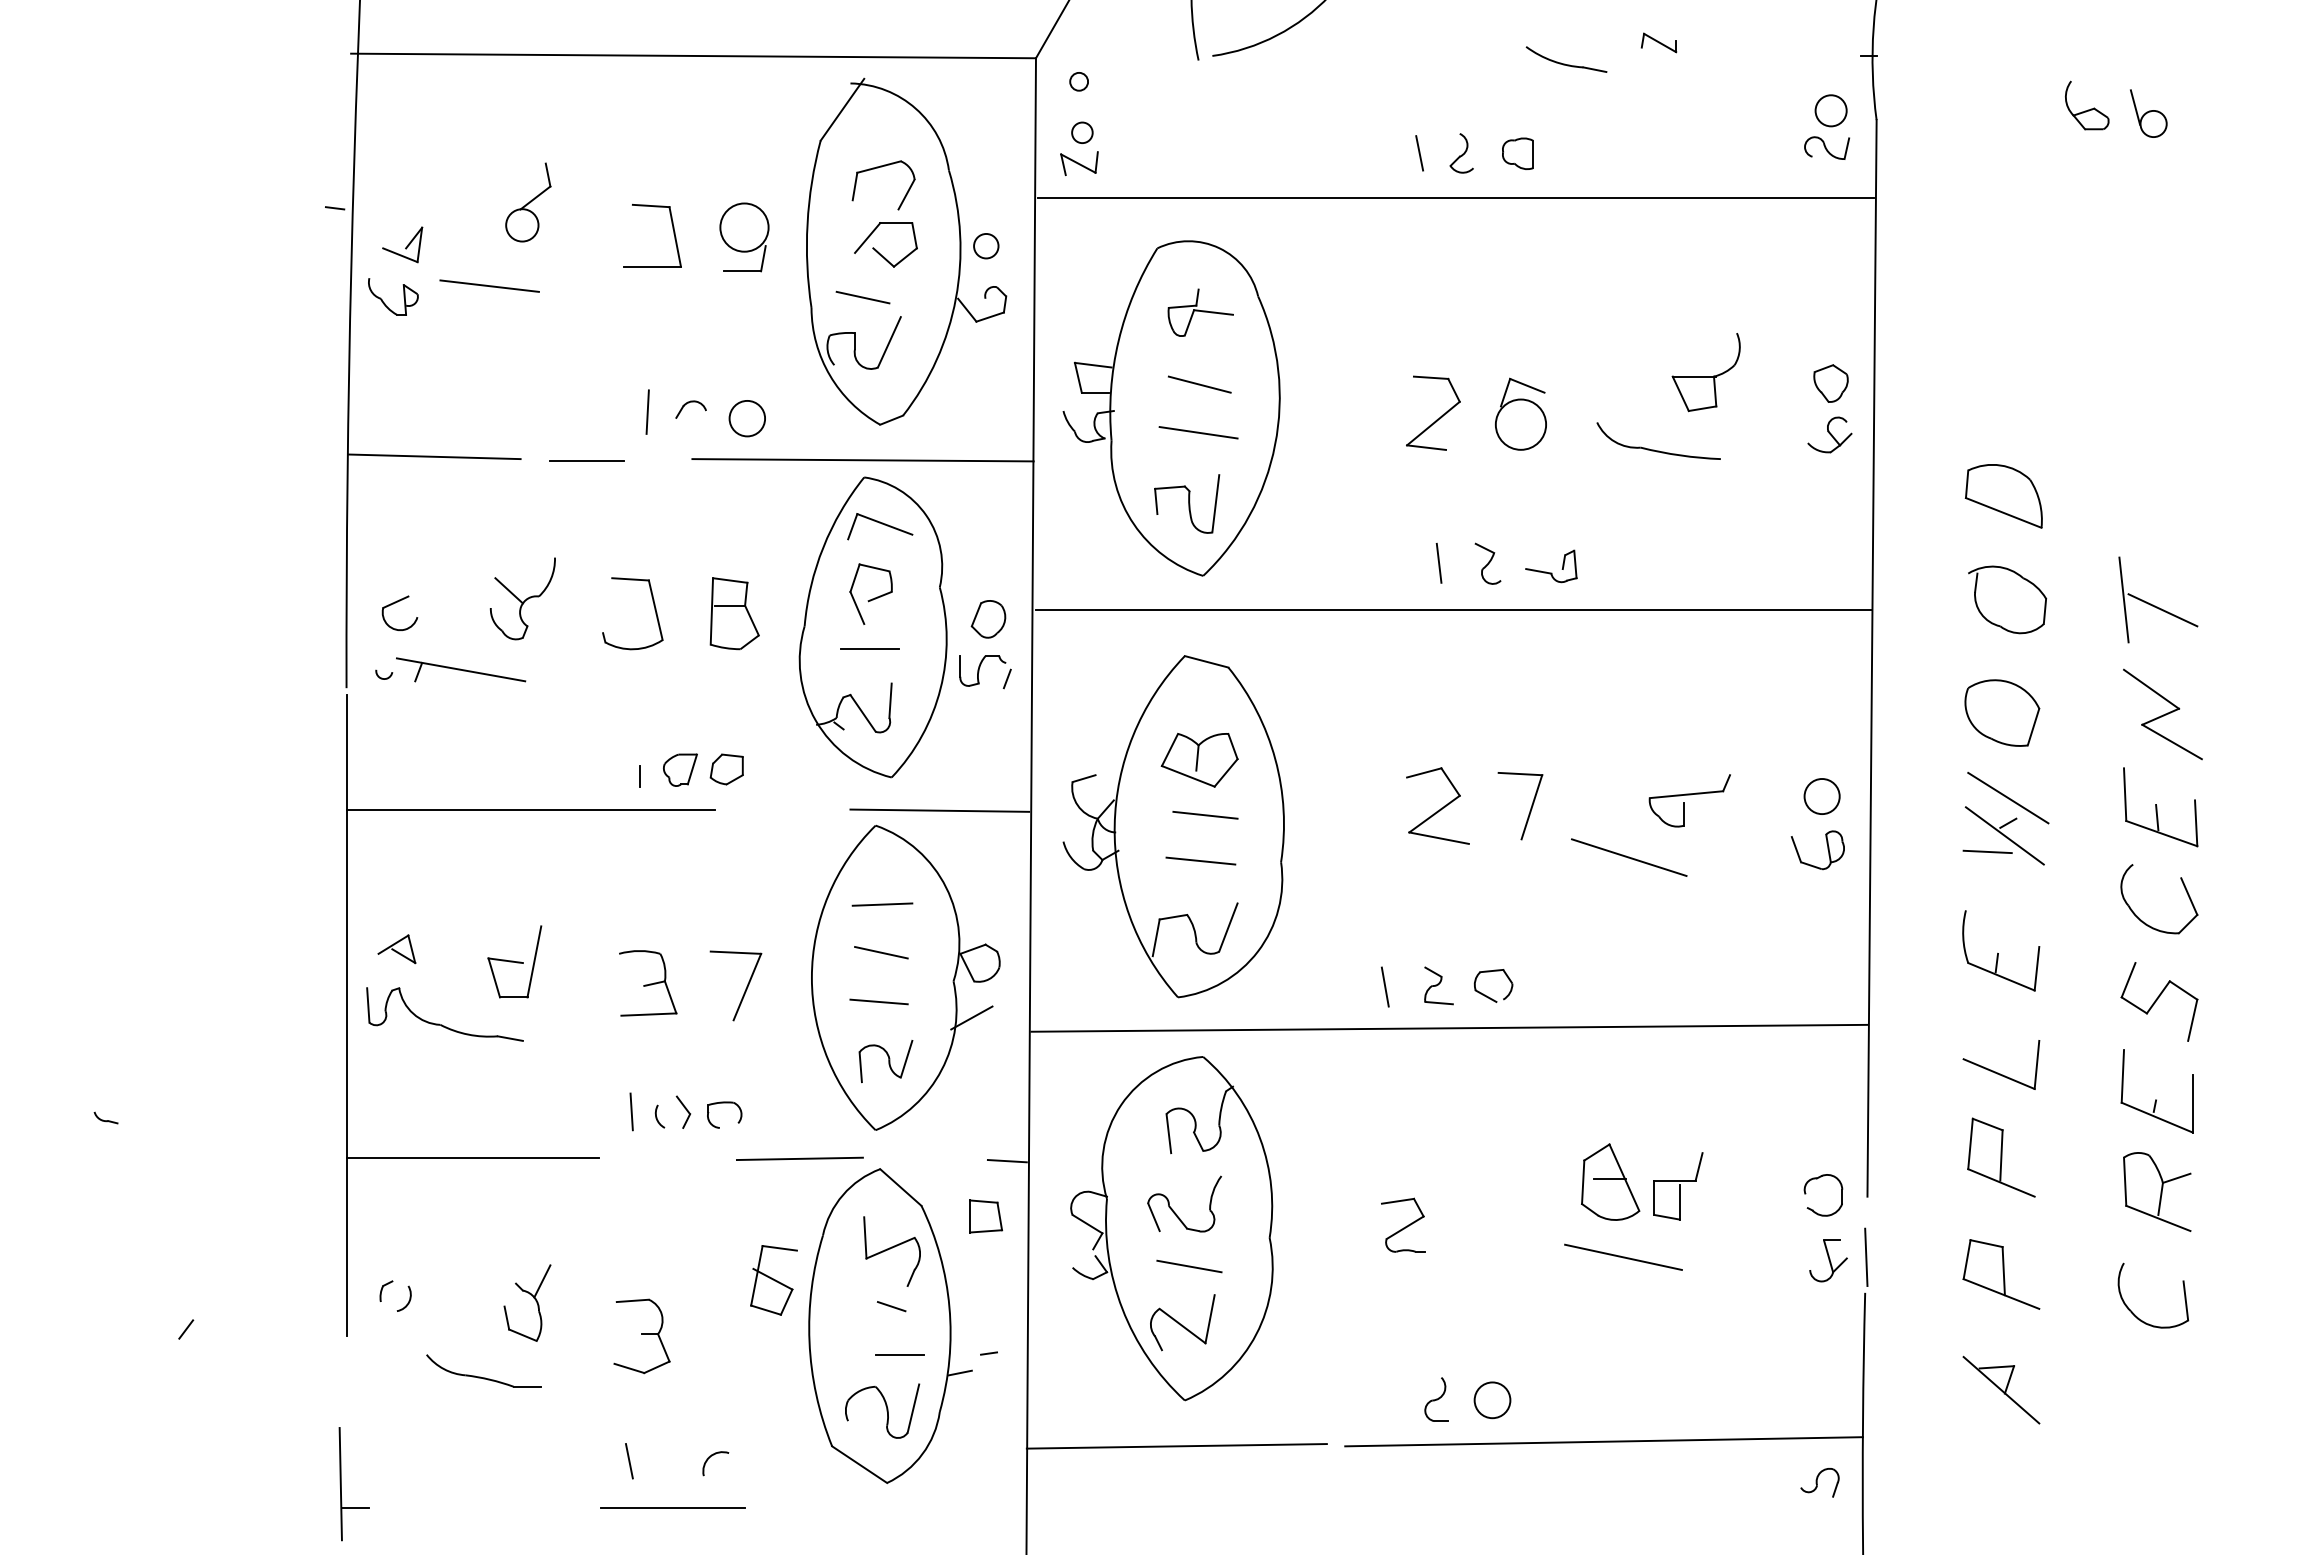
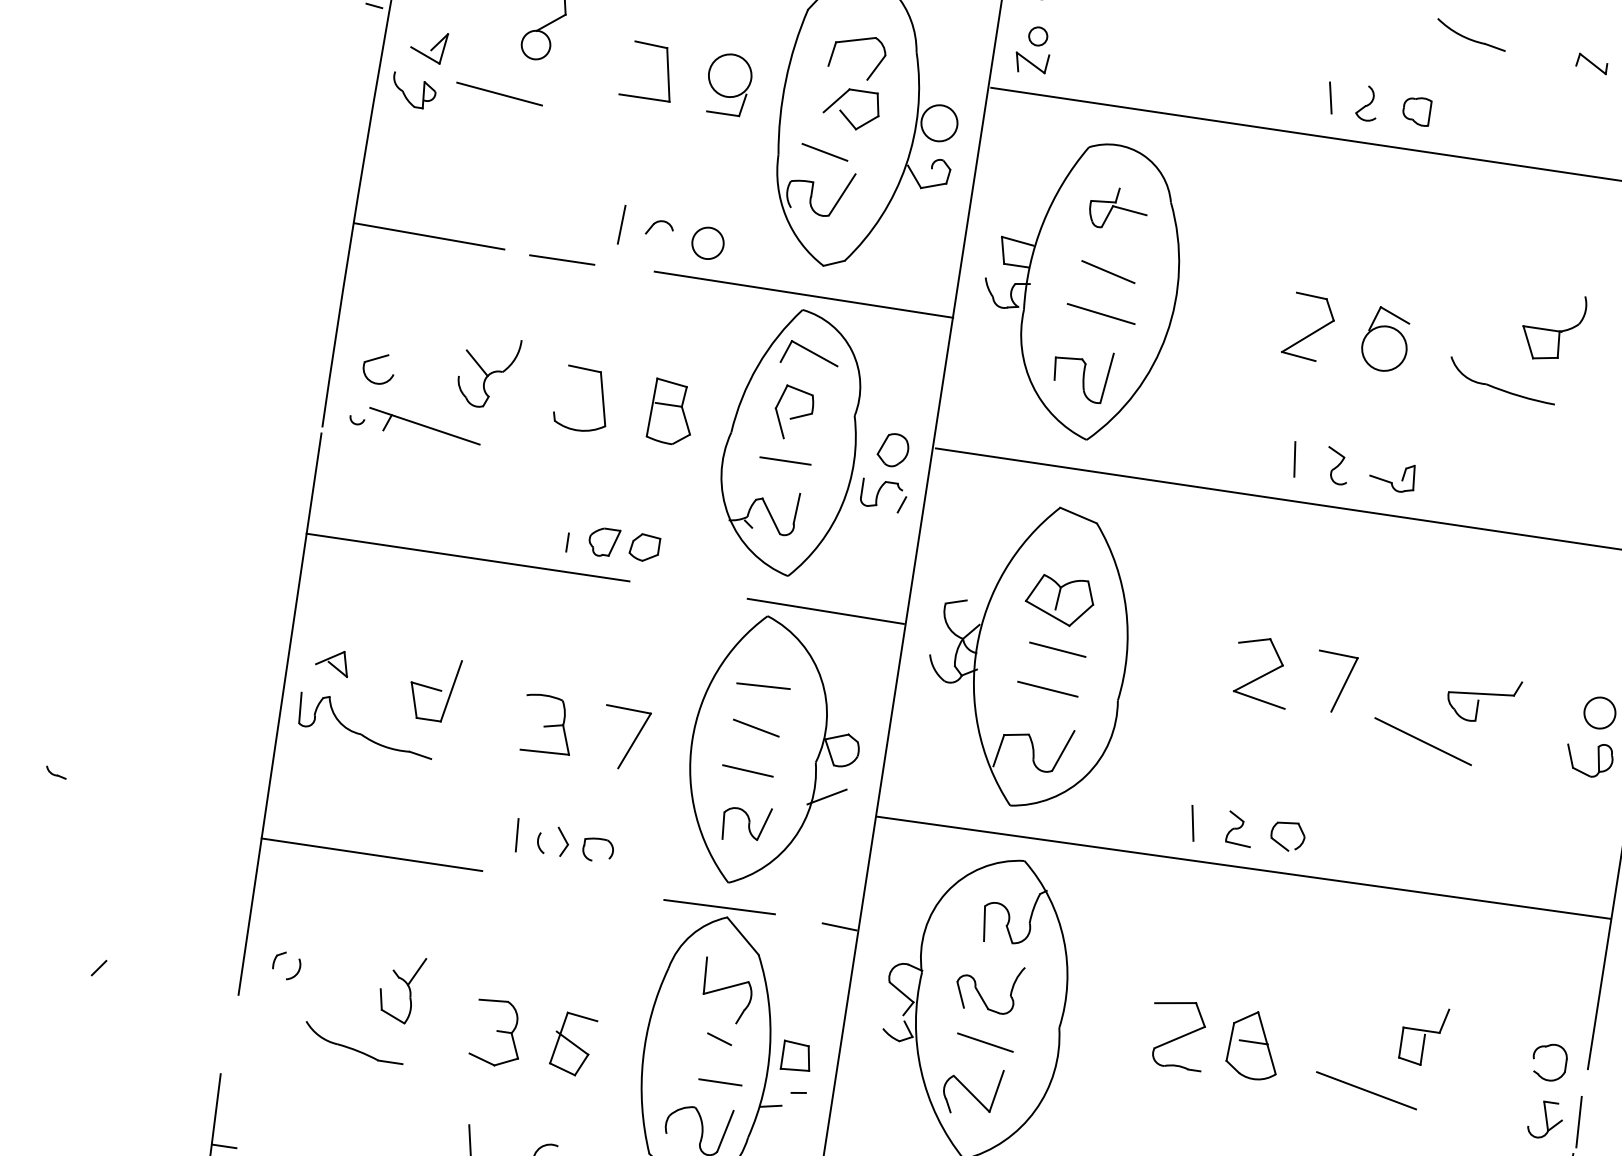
part: (1658, 42) -> (1591, 63), moved
circle: (985, 245) -> (938, 122), size x1.67
line: (799, 1158) -> (719, 906), moved
part: (1610, 1181) -> (1254, 1044), moved
part: (986, 1216) -> (797, 1056), moved
part: (1403, 1225) -> (1178, 1034), size x1.43
part: (773, 1280) -> (572, 1044), moved

